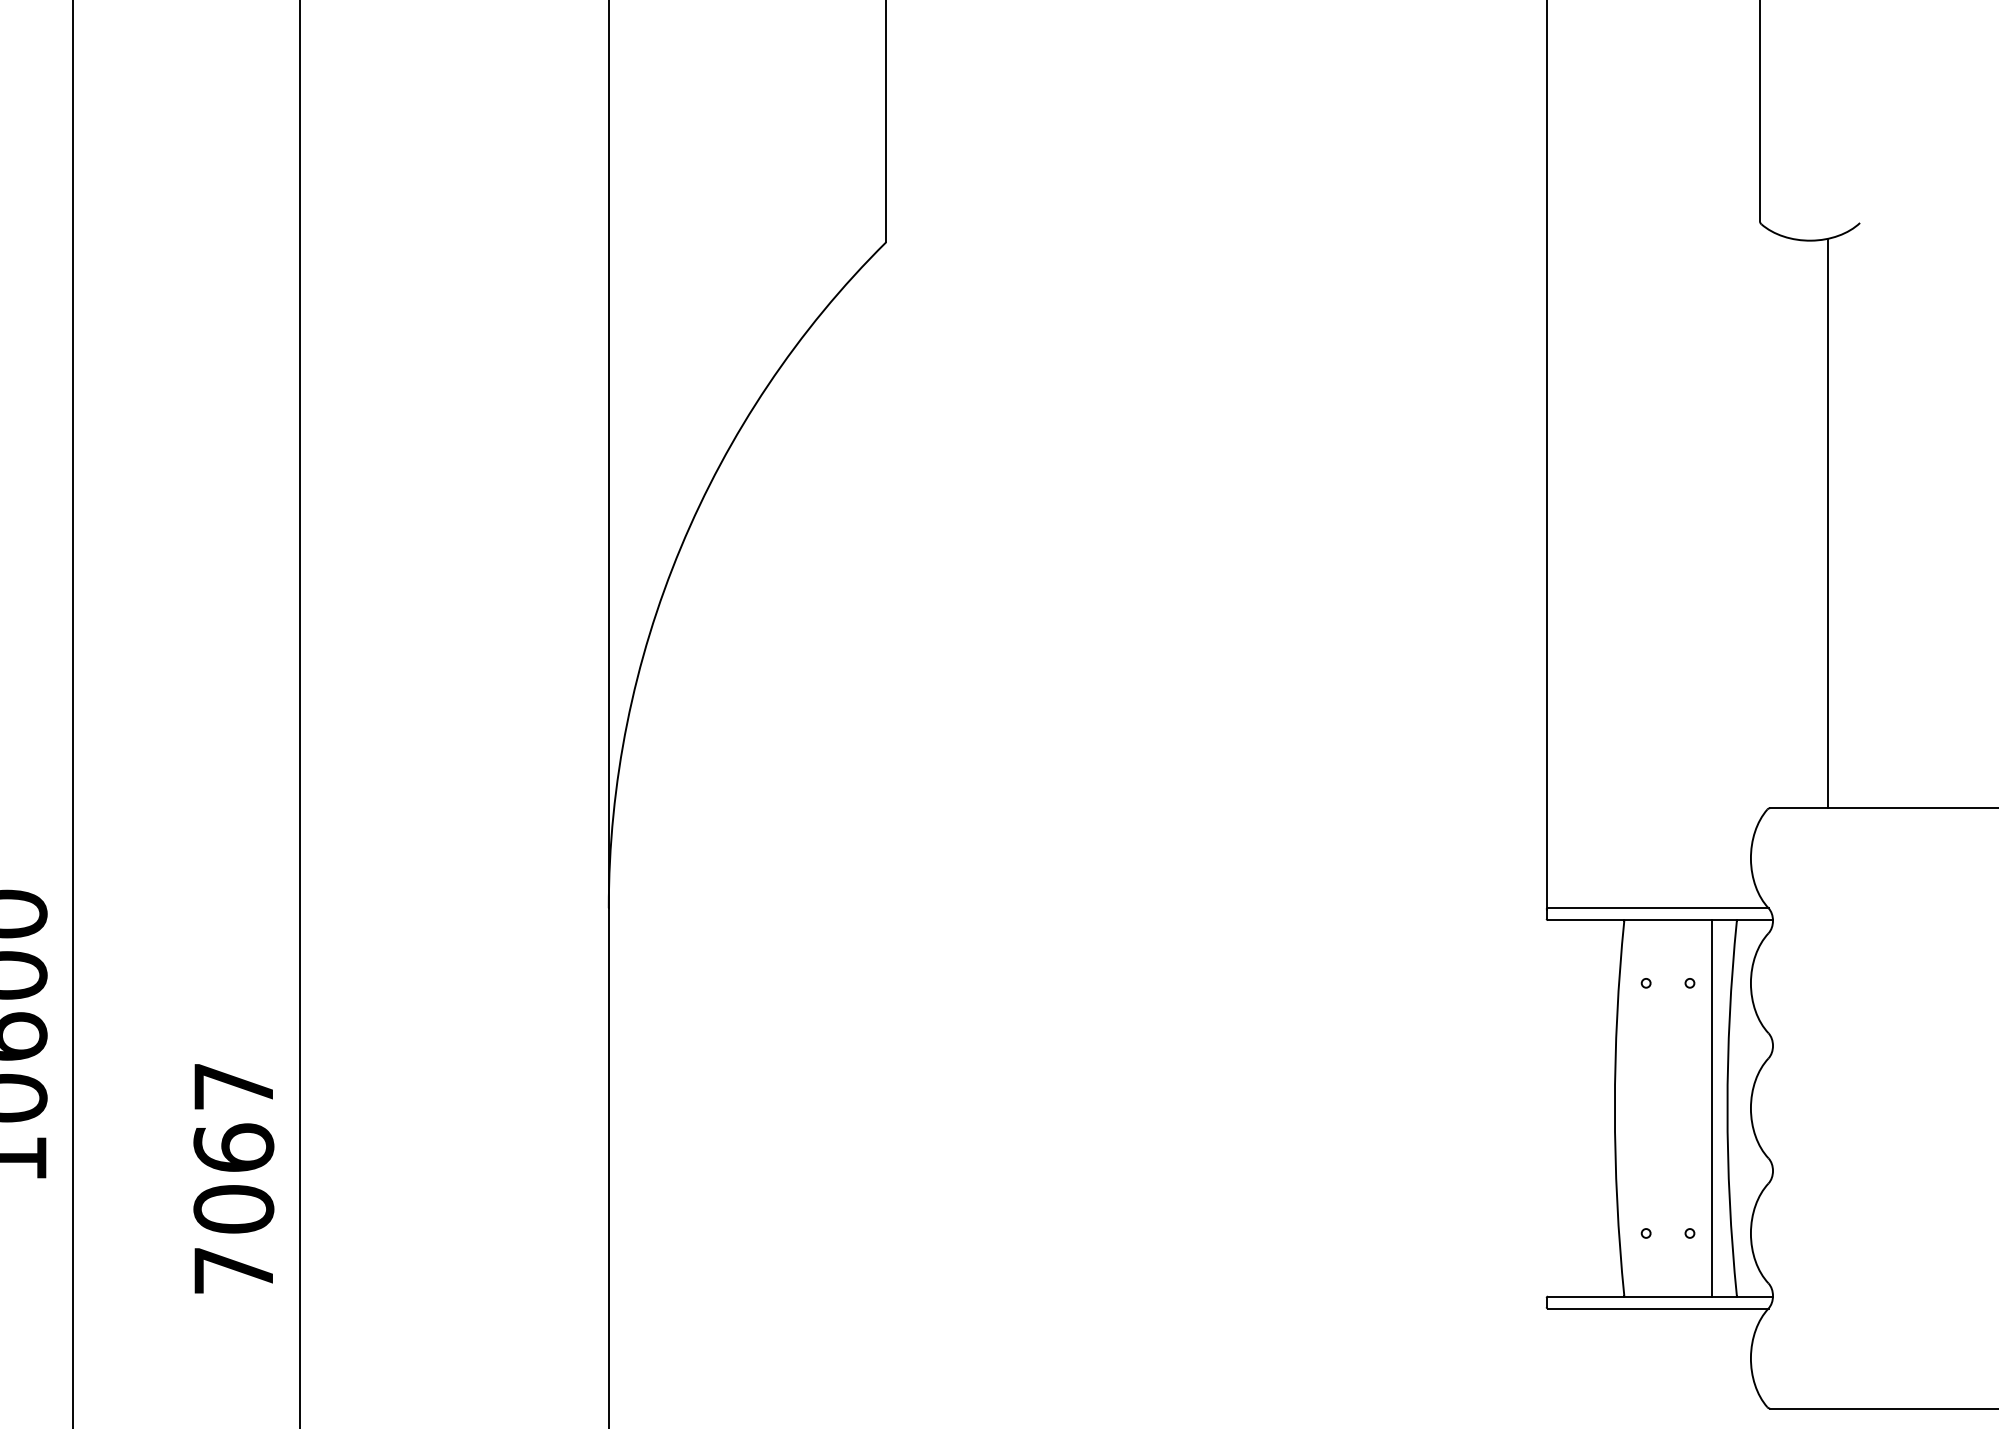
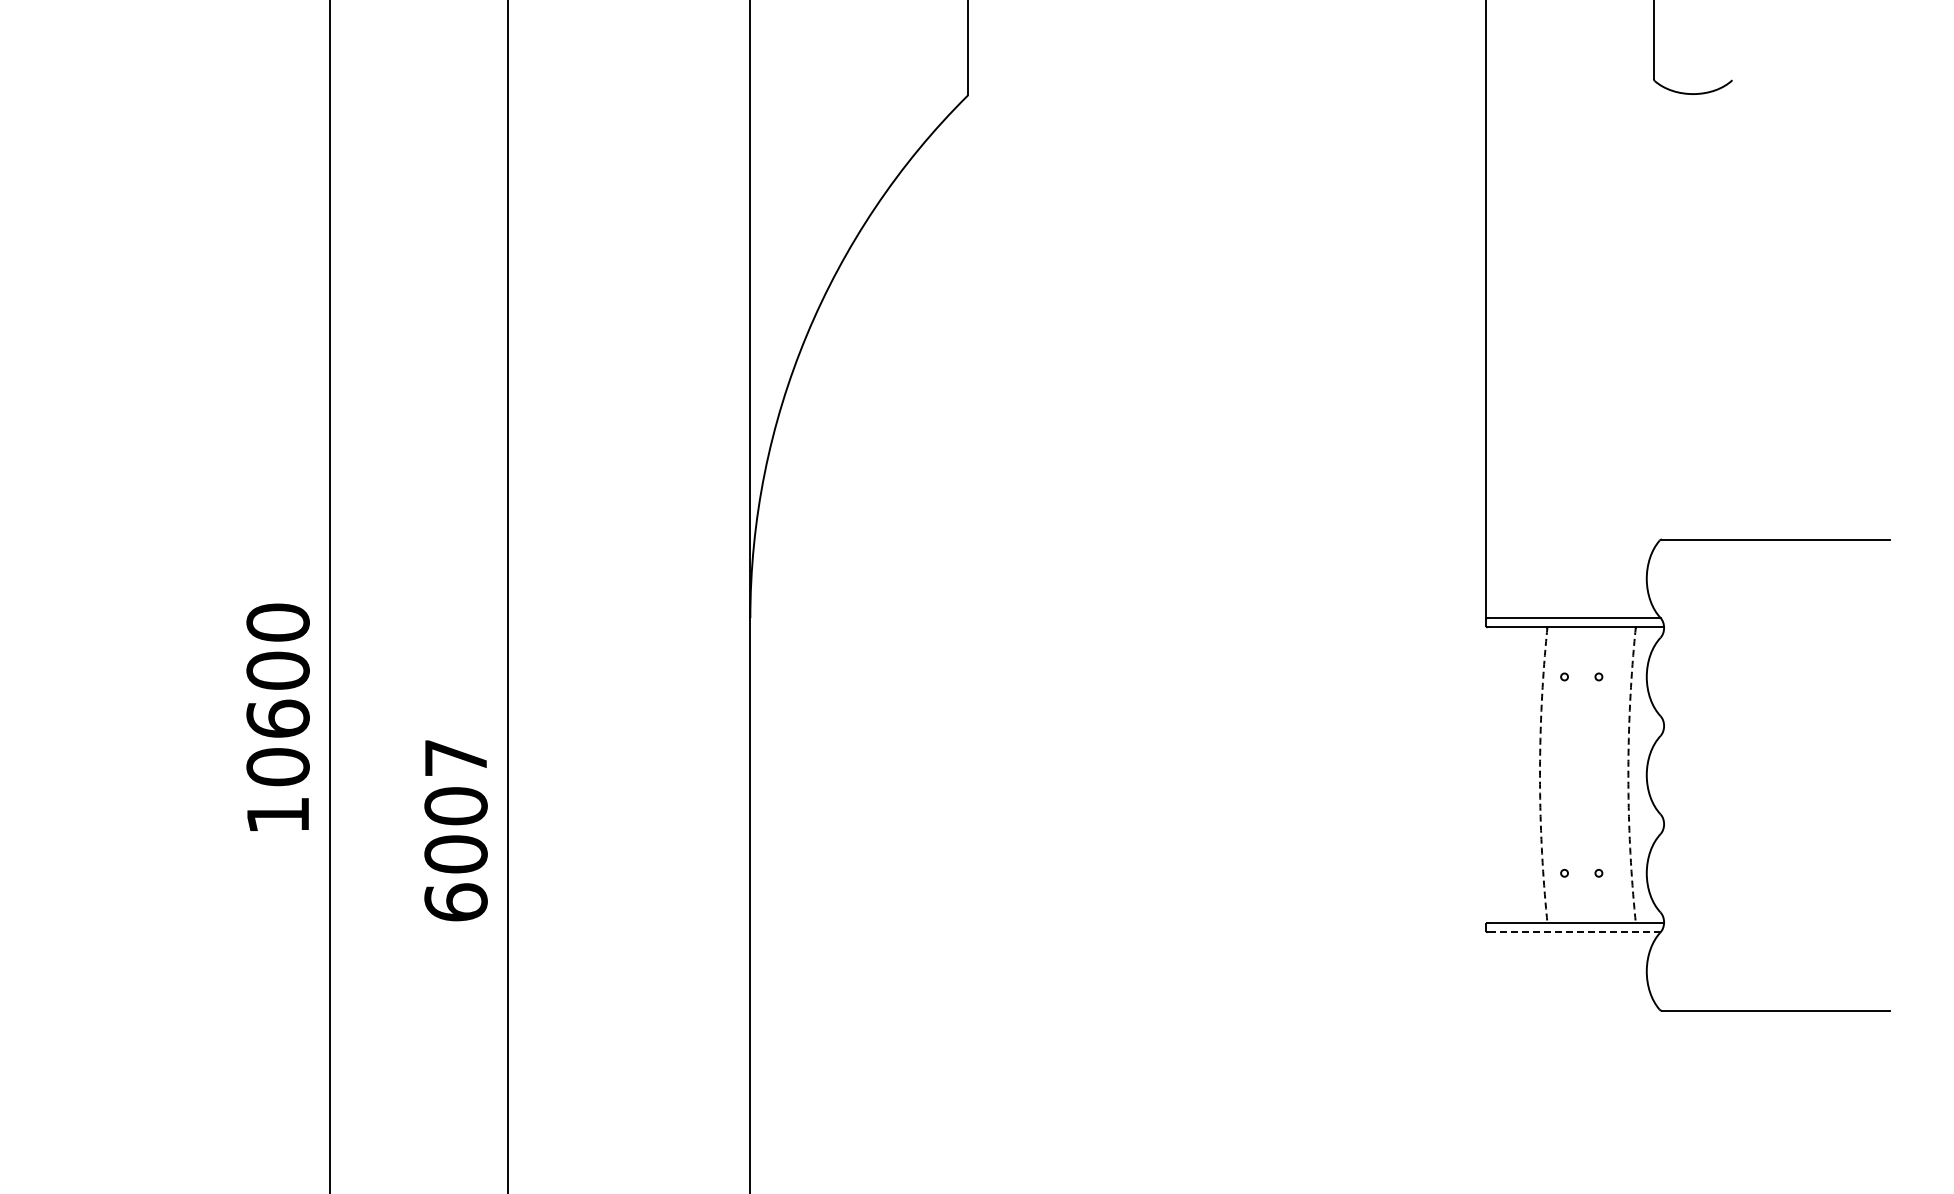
line: (1828, 522) -> (1707, 315), removed
line: (1712, 1107) -> (1616, 774), removed
arc: (1615, 1108) -> (1540, 775), solid -> dashed
arc: (1727, 1108) -> (1628, 775), solid -> dashed
text: (233, 1208) -> (455, 853), 7067 -> 6007
line: (1658, 1308) -> (1574, 932), solid -> dashed

